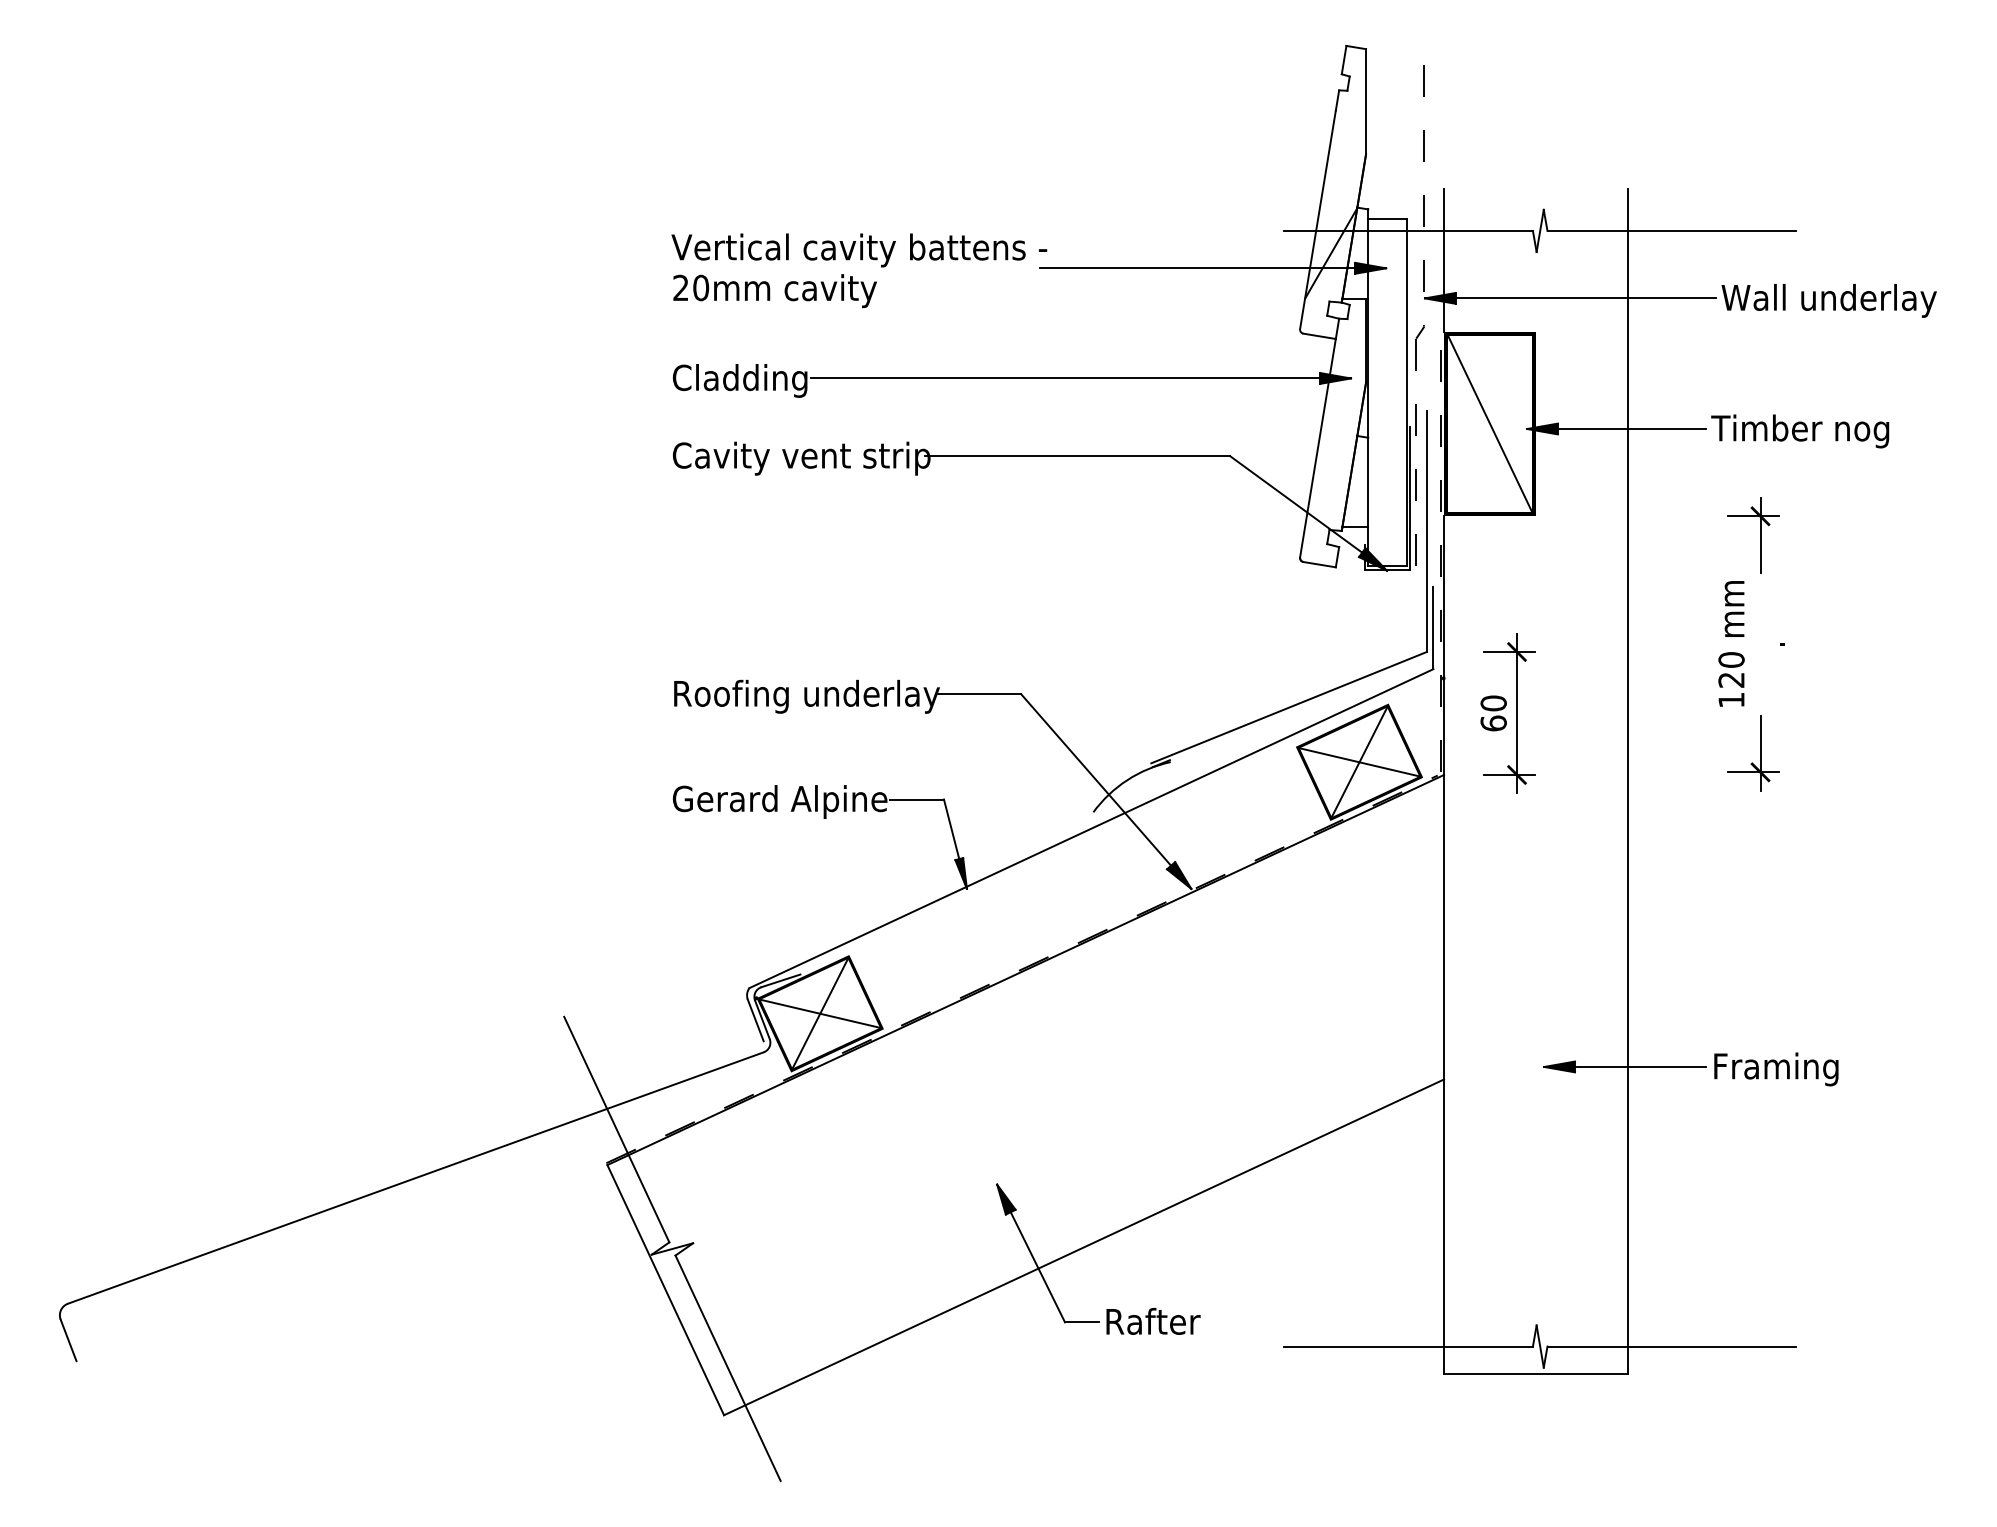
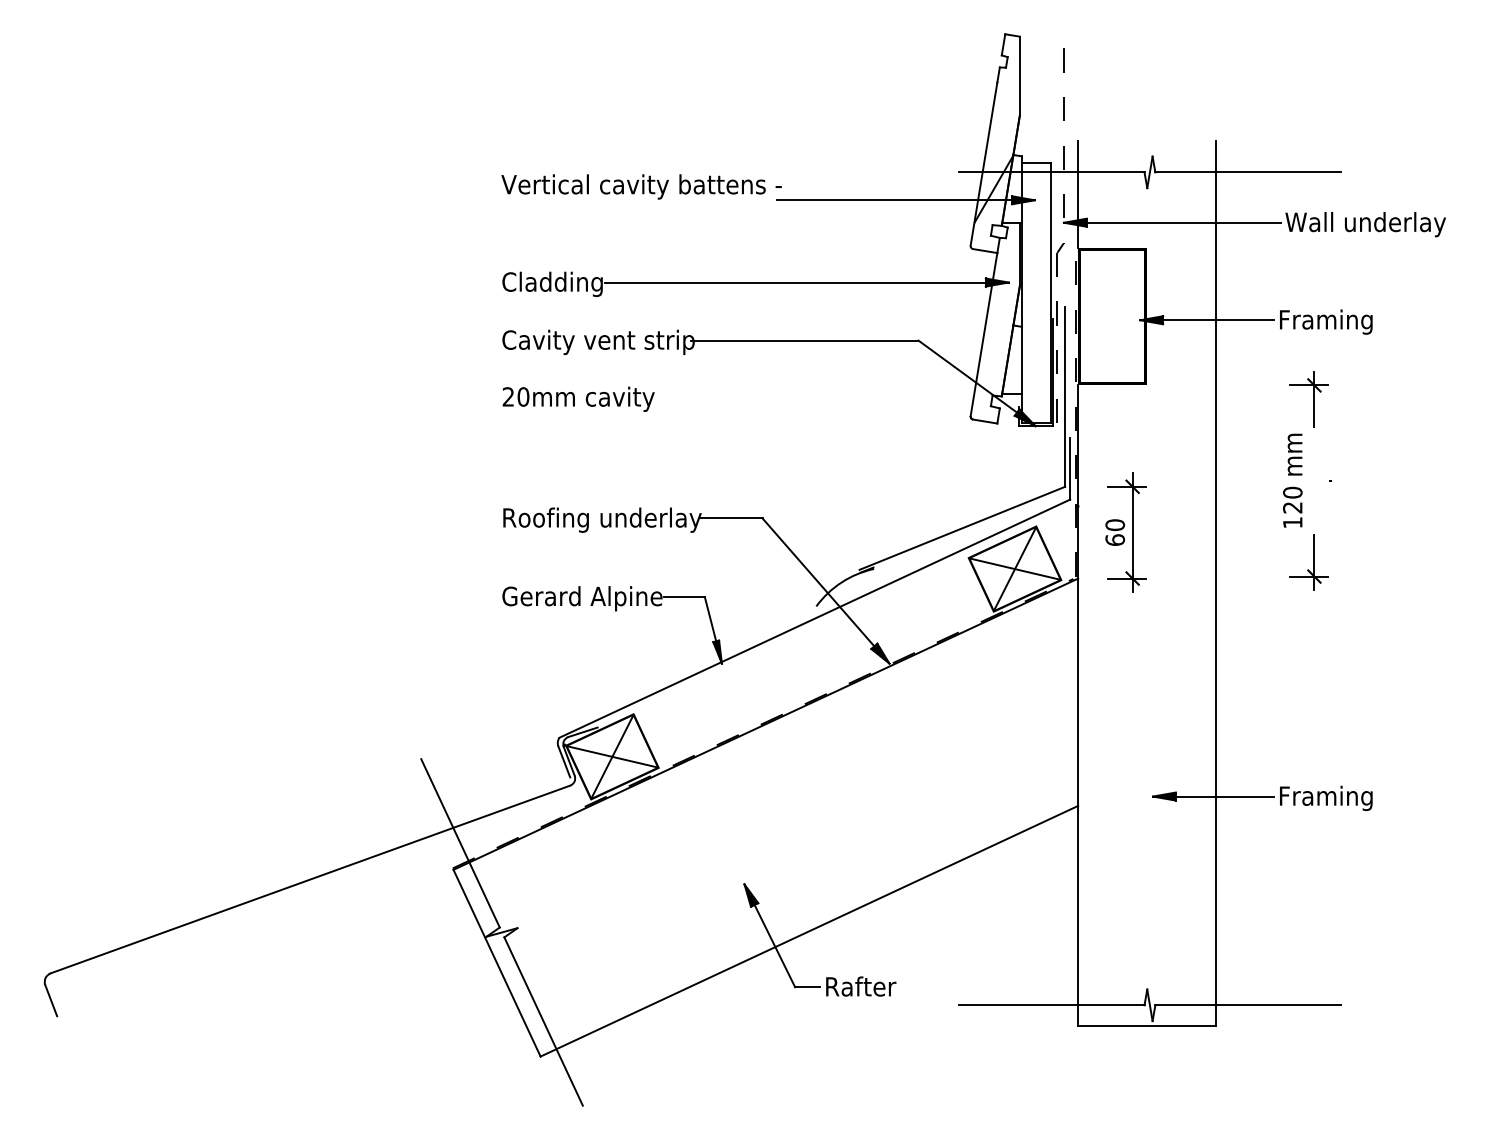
text: (774, 290) -> (578, 398), moved
line: (1490, 423) -> (1112, 316), removed
text: (1799, 430) -> (1343, 321), Timber nog -> Framing

